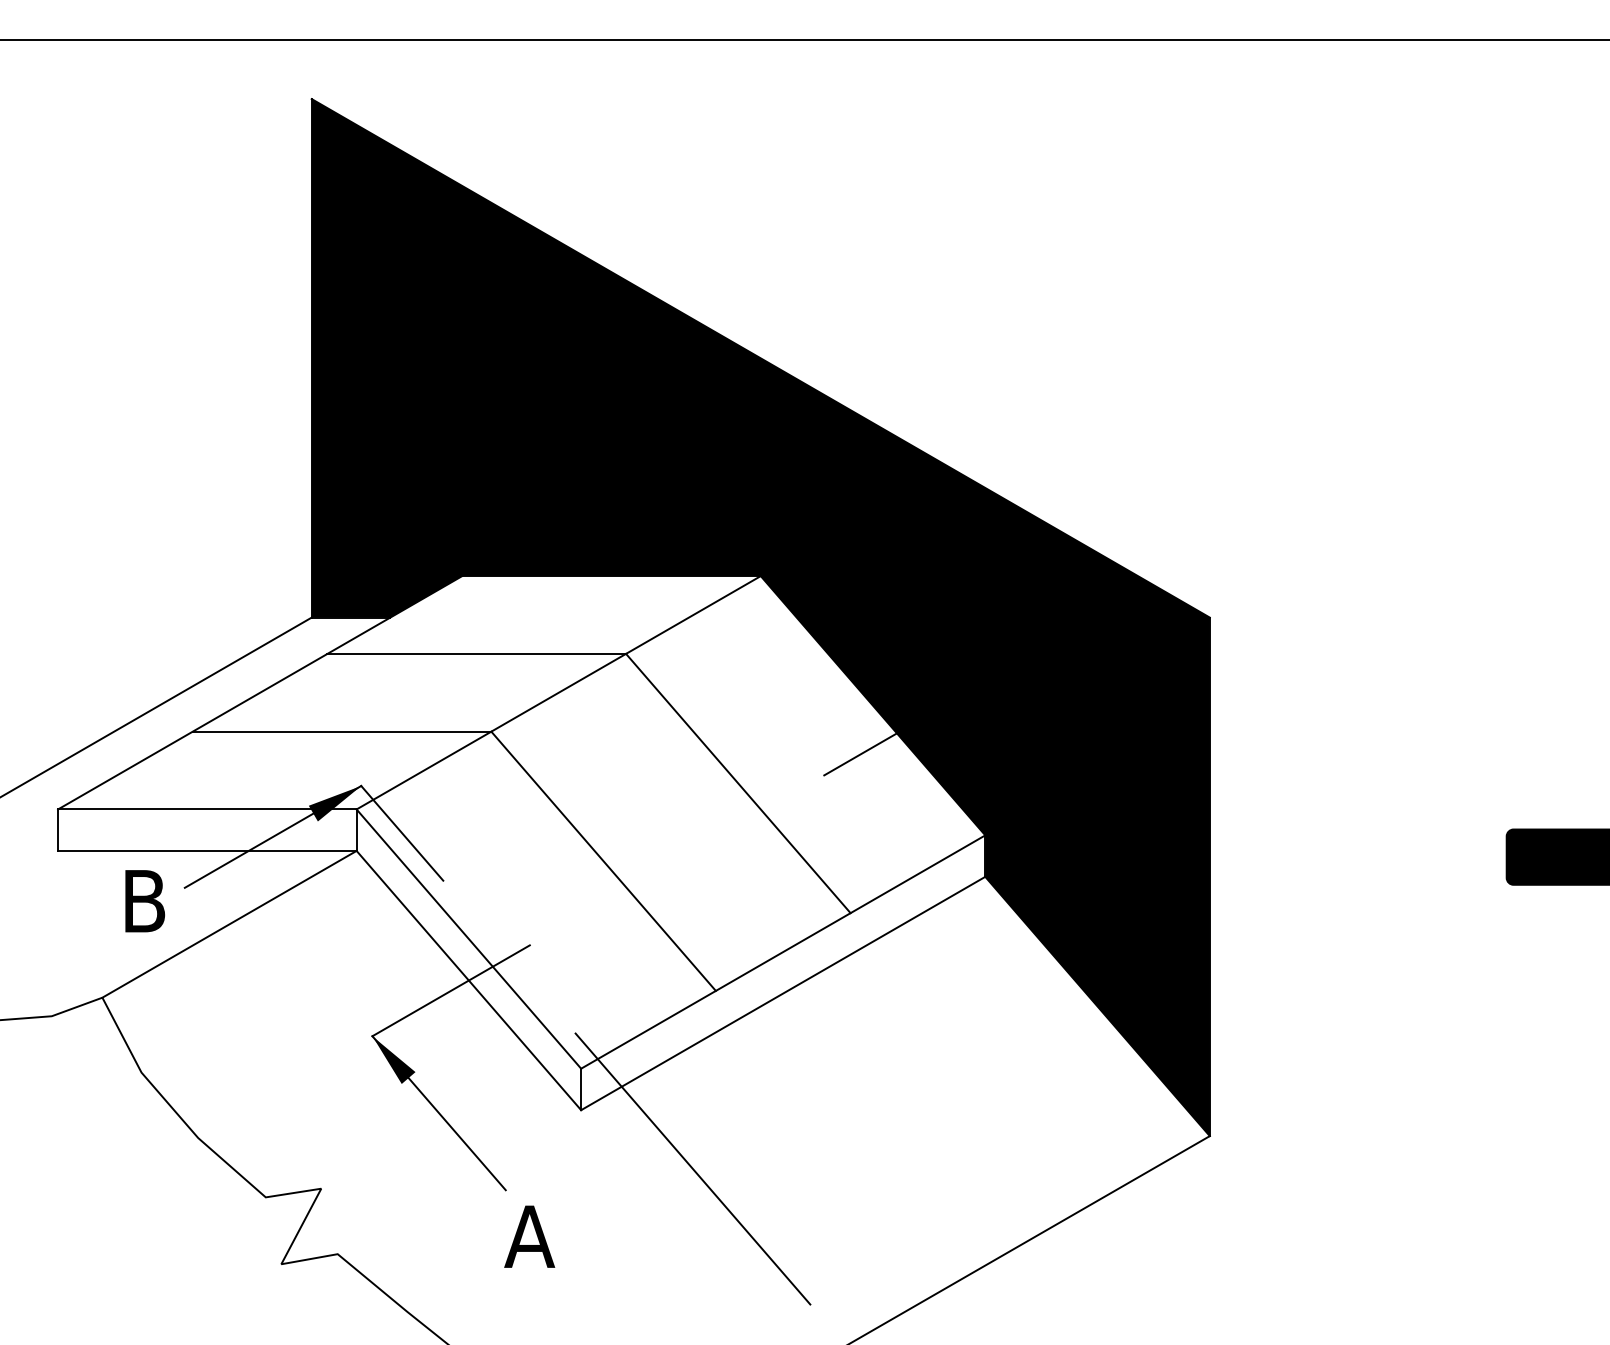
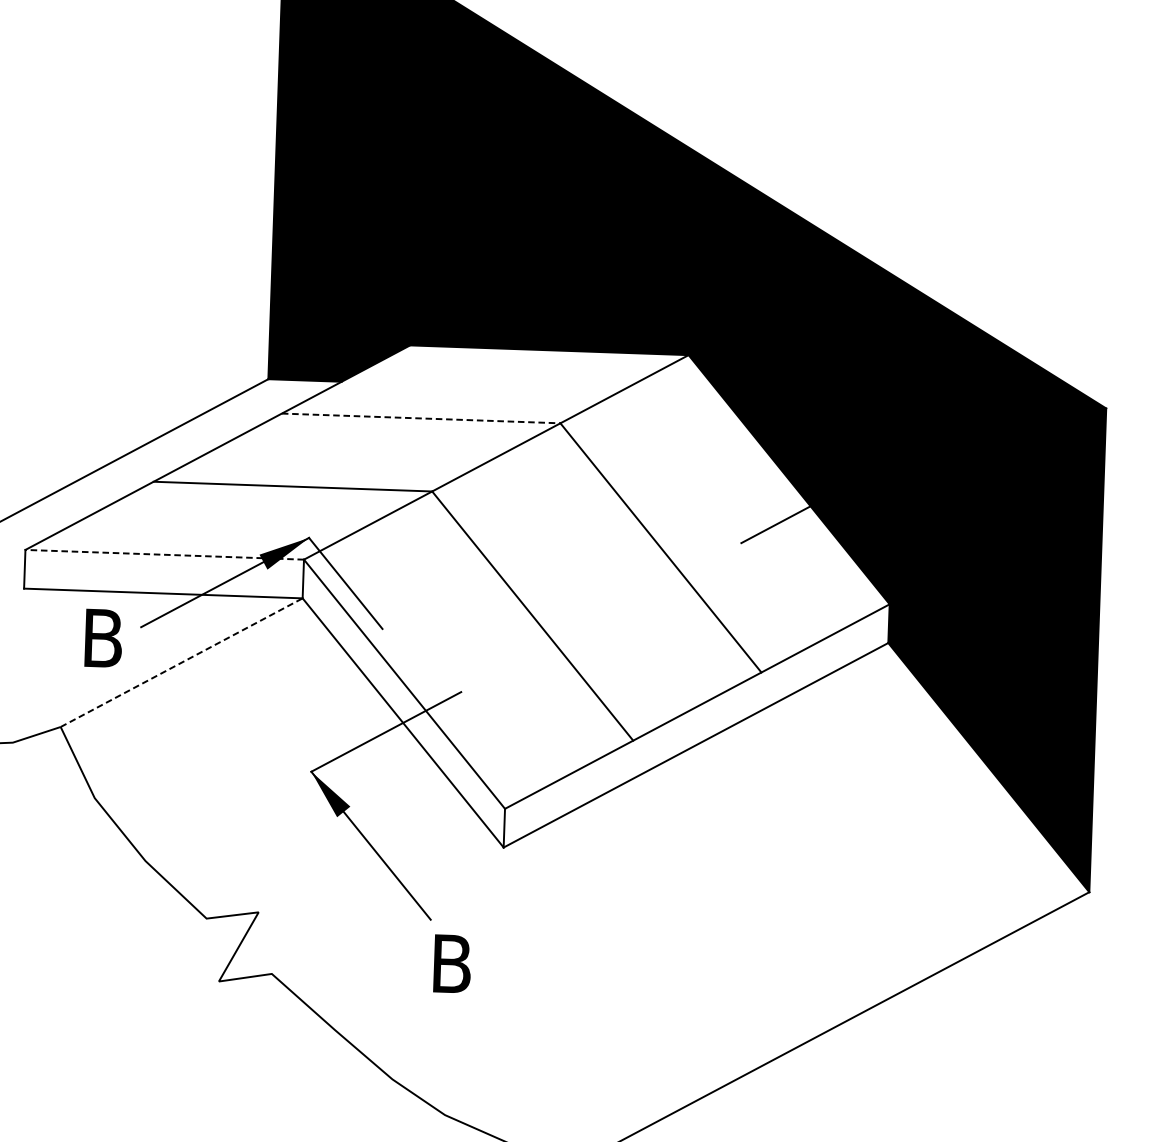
line: (477, 653) -> (421, 418), solid -> dashed
line: (206, 809) -> (163, 554), solid -> dashed
line: (229, 924) -> (181, 662), solid -> dashed
line: (692, 1168) -> (605, 905), removed
text: (529, 1236) -> (451, 963), A -> B

